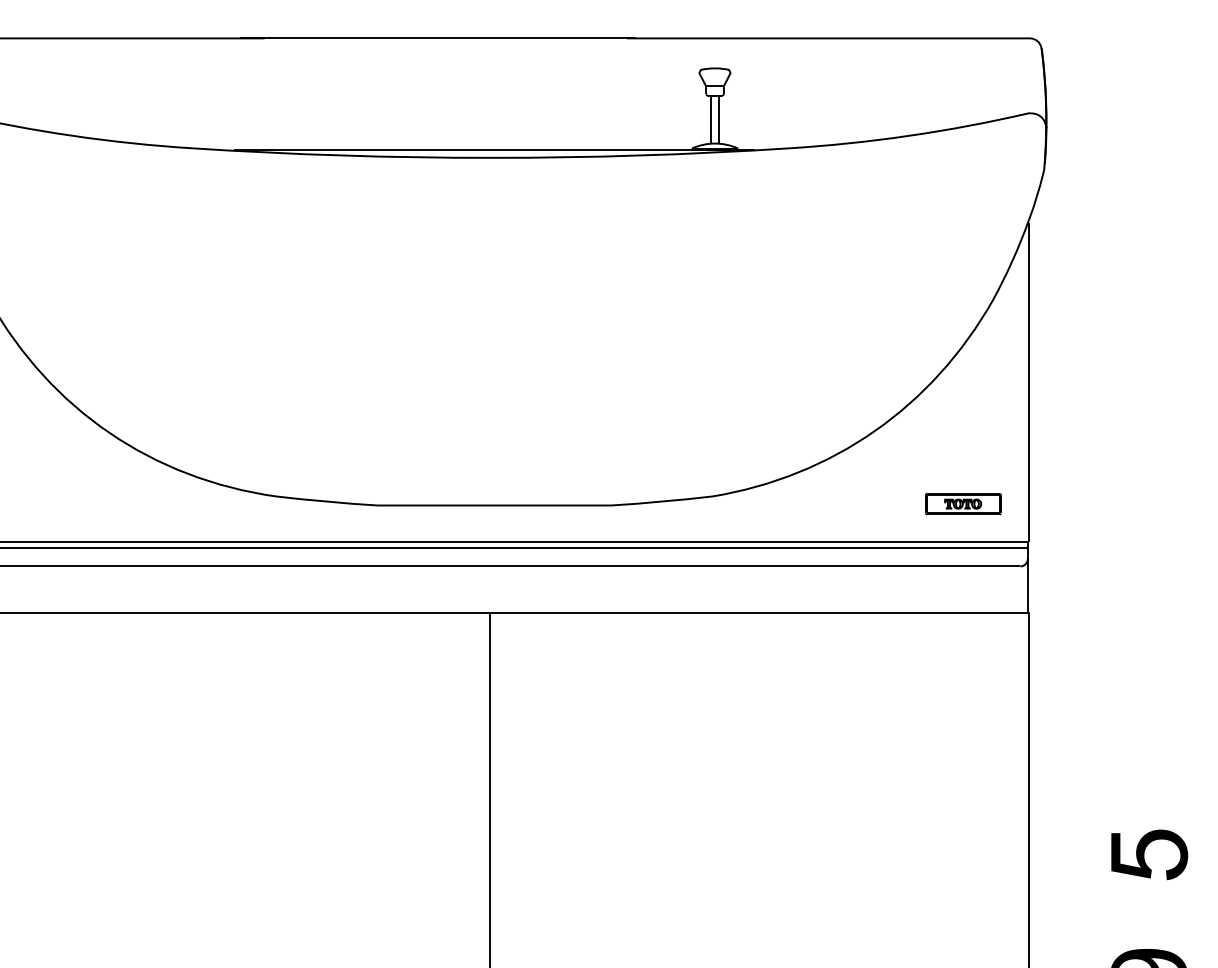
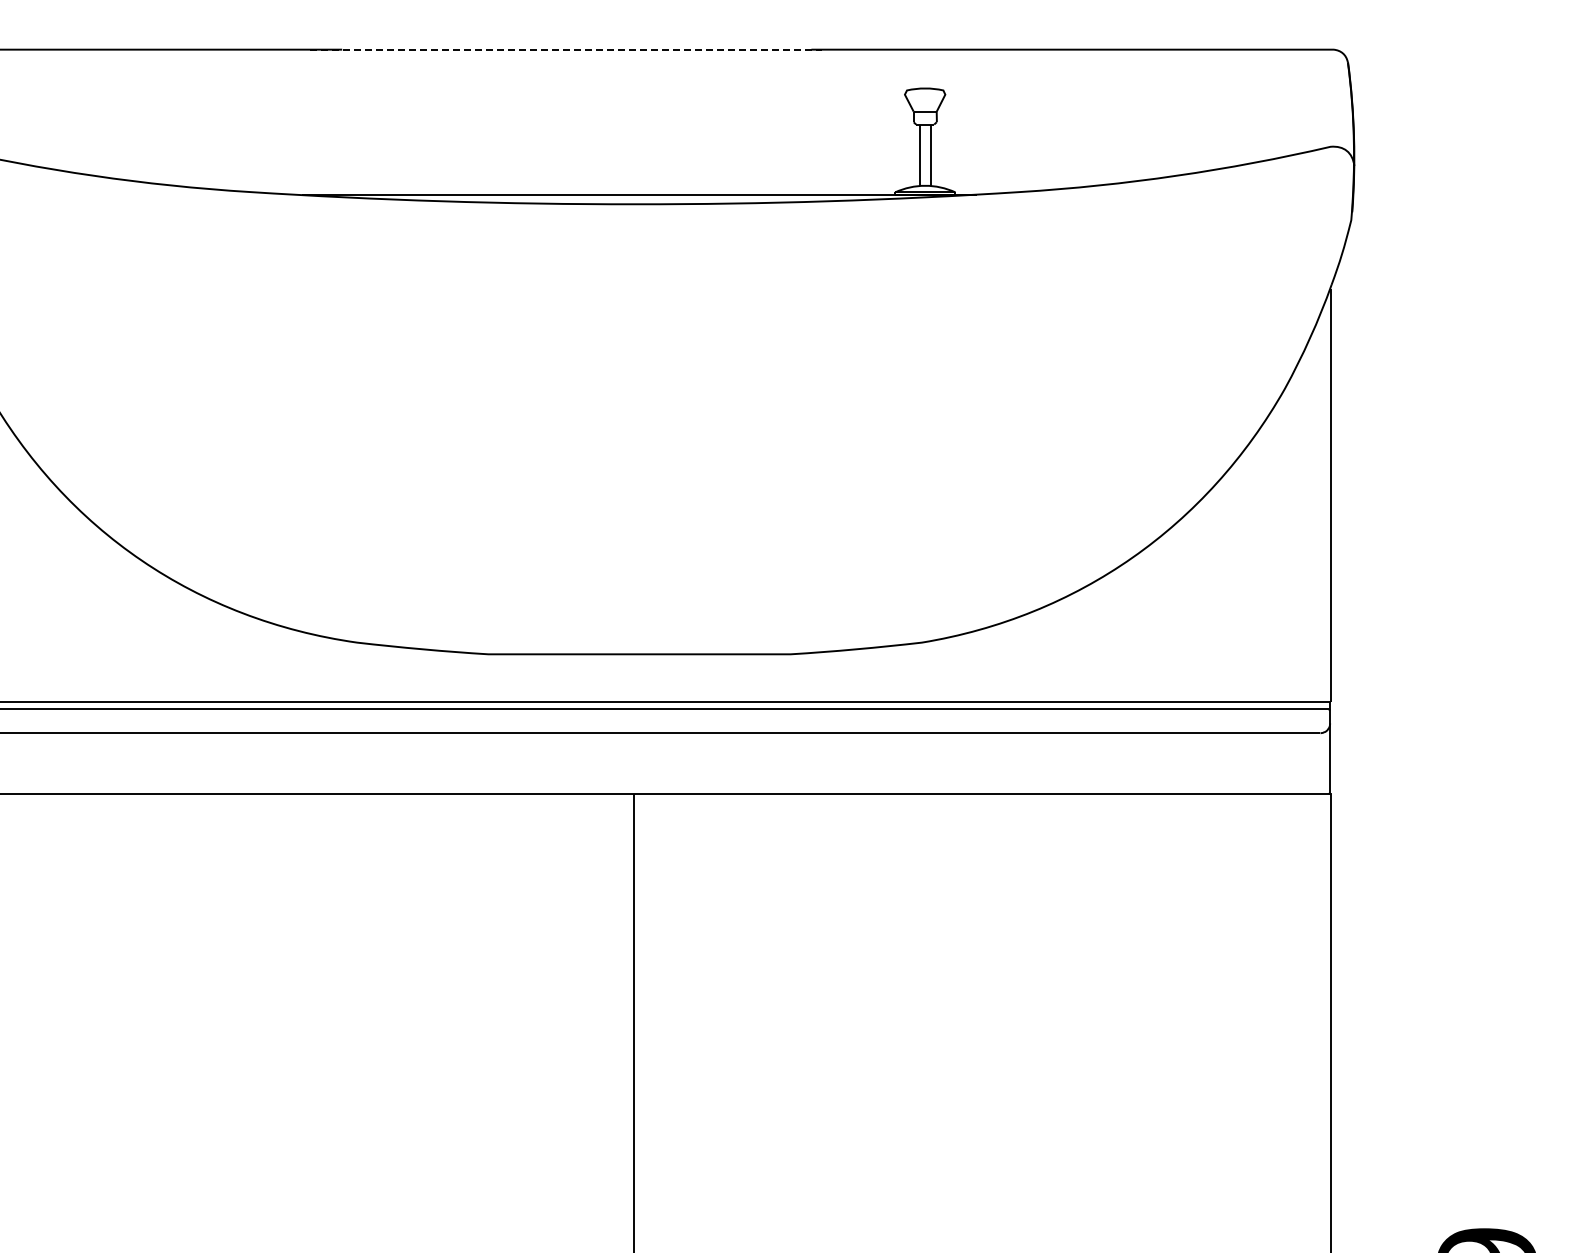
line: (437, 38) -> (566, 49), solid -> dashed
part: (963, 504) -> (1246, 652), removed
part: (1144, 853) -> (1481, 1104), removed

